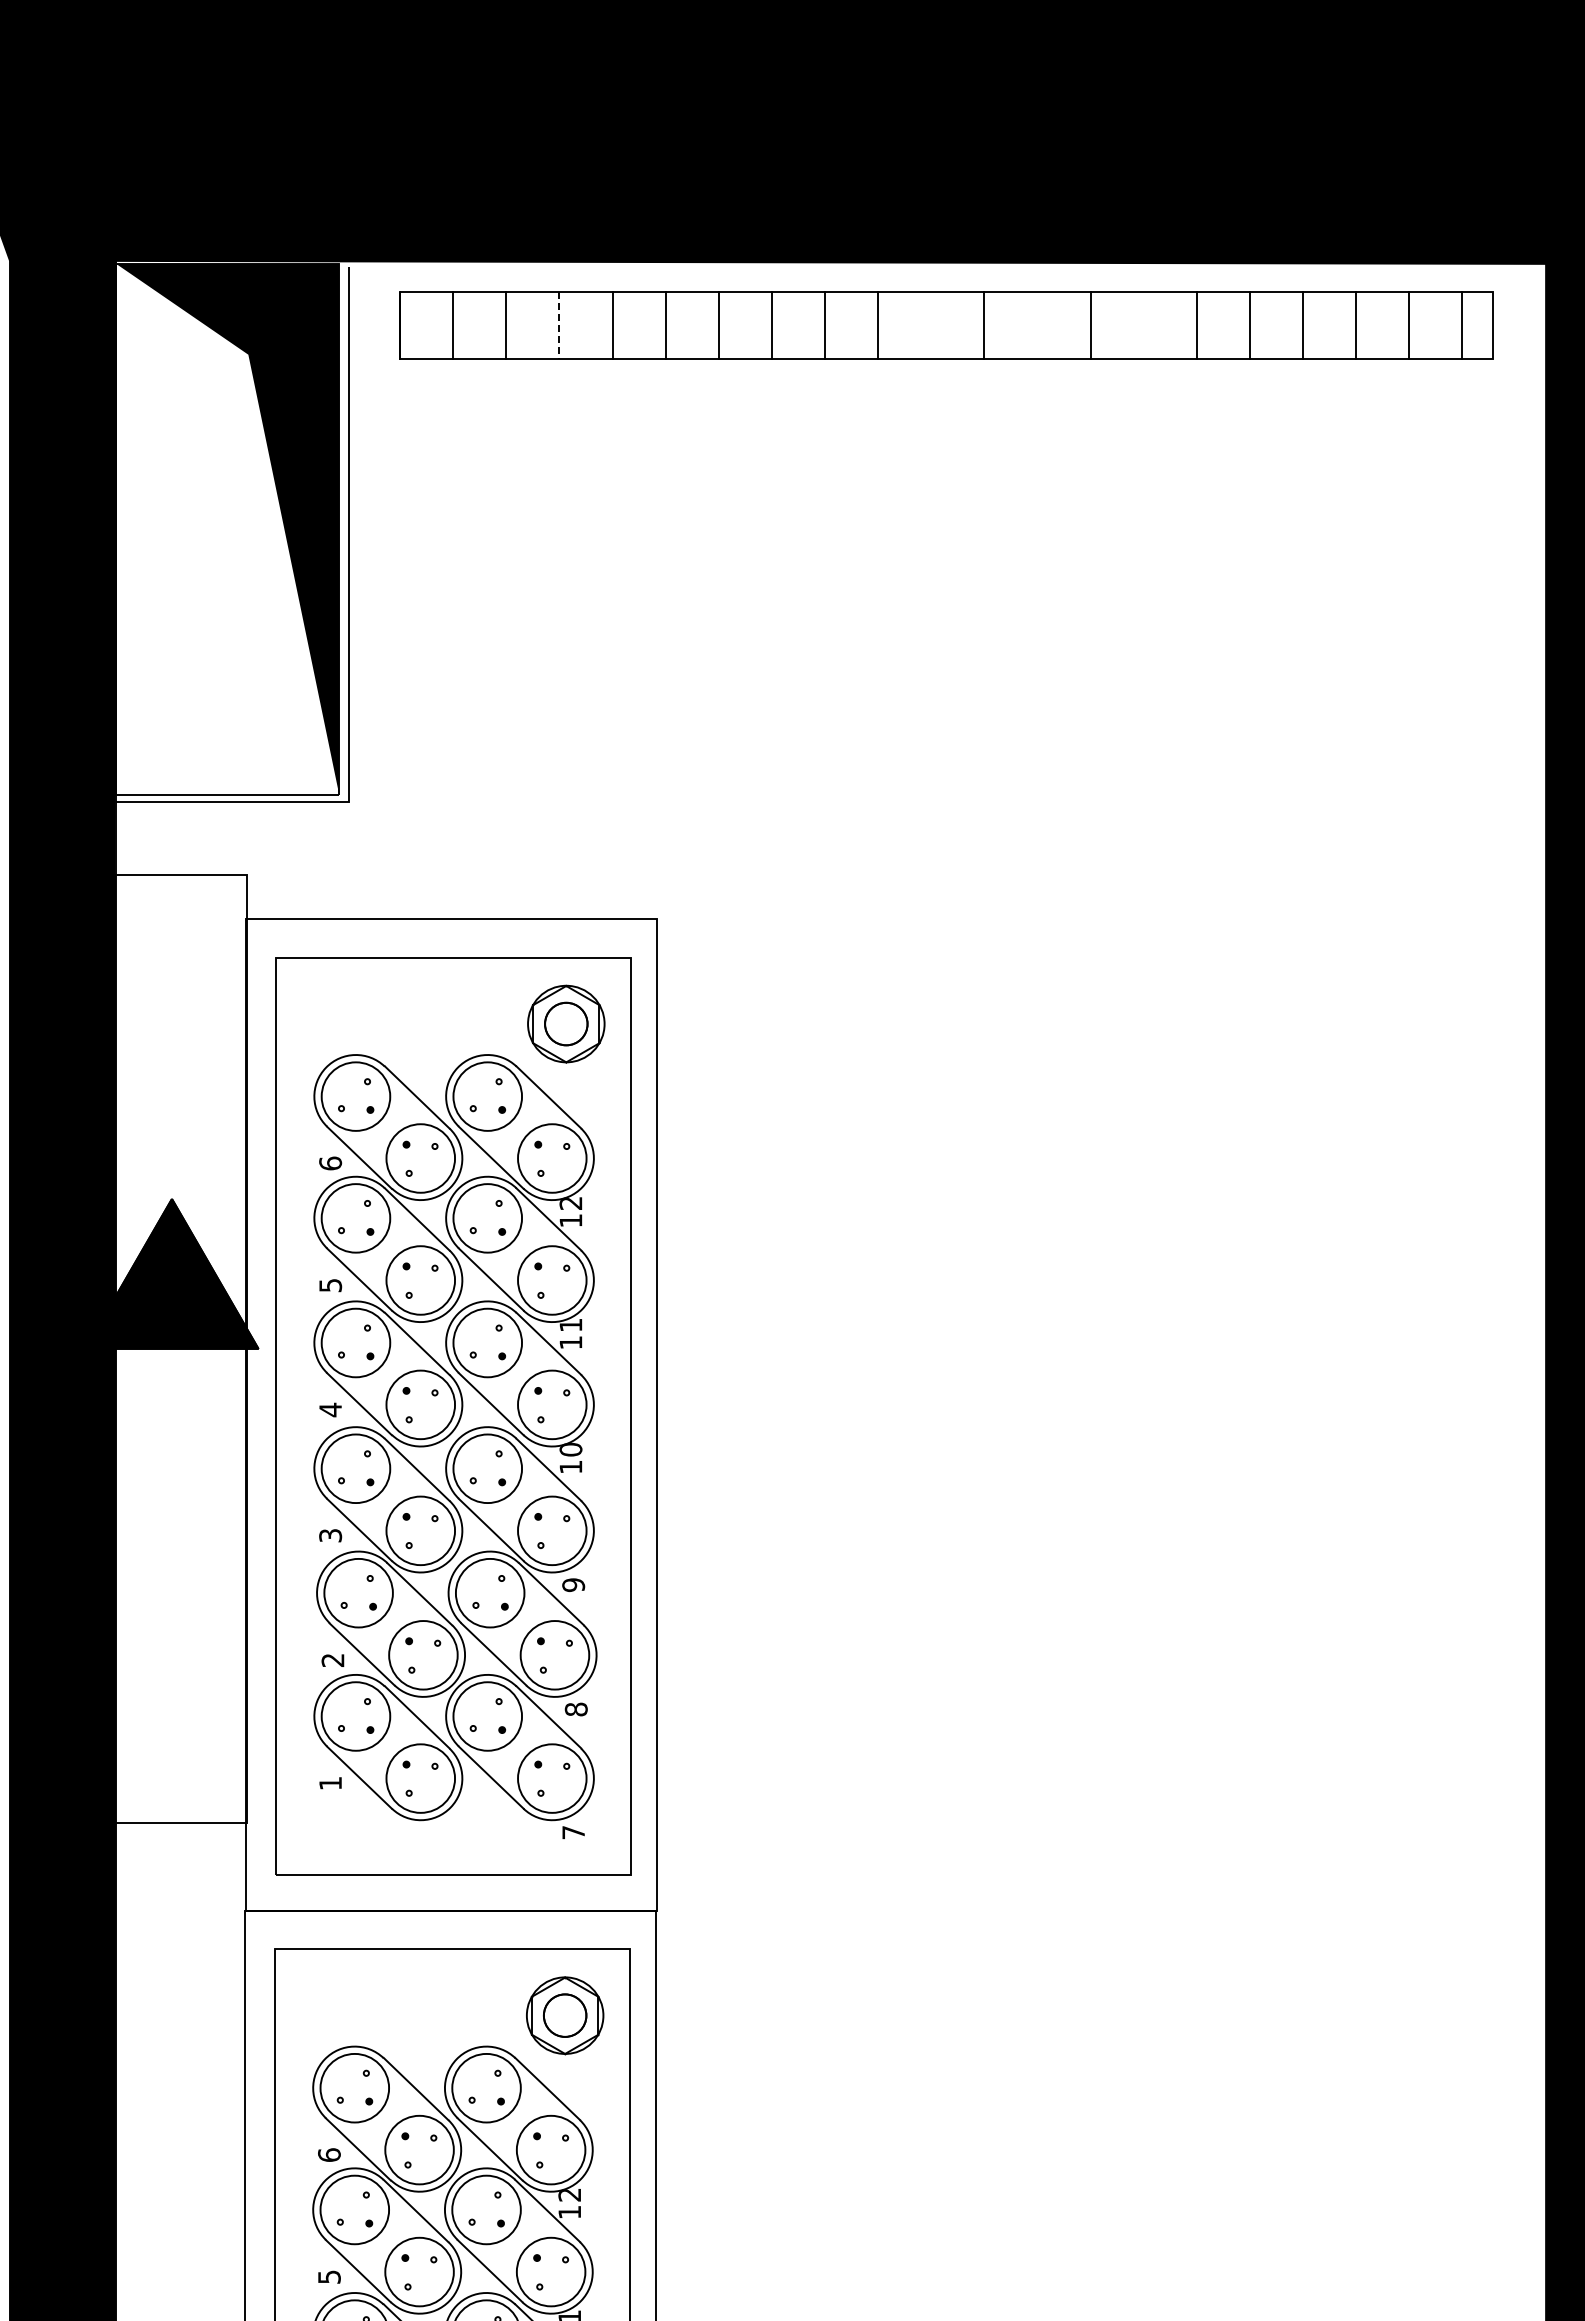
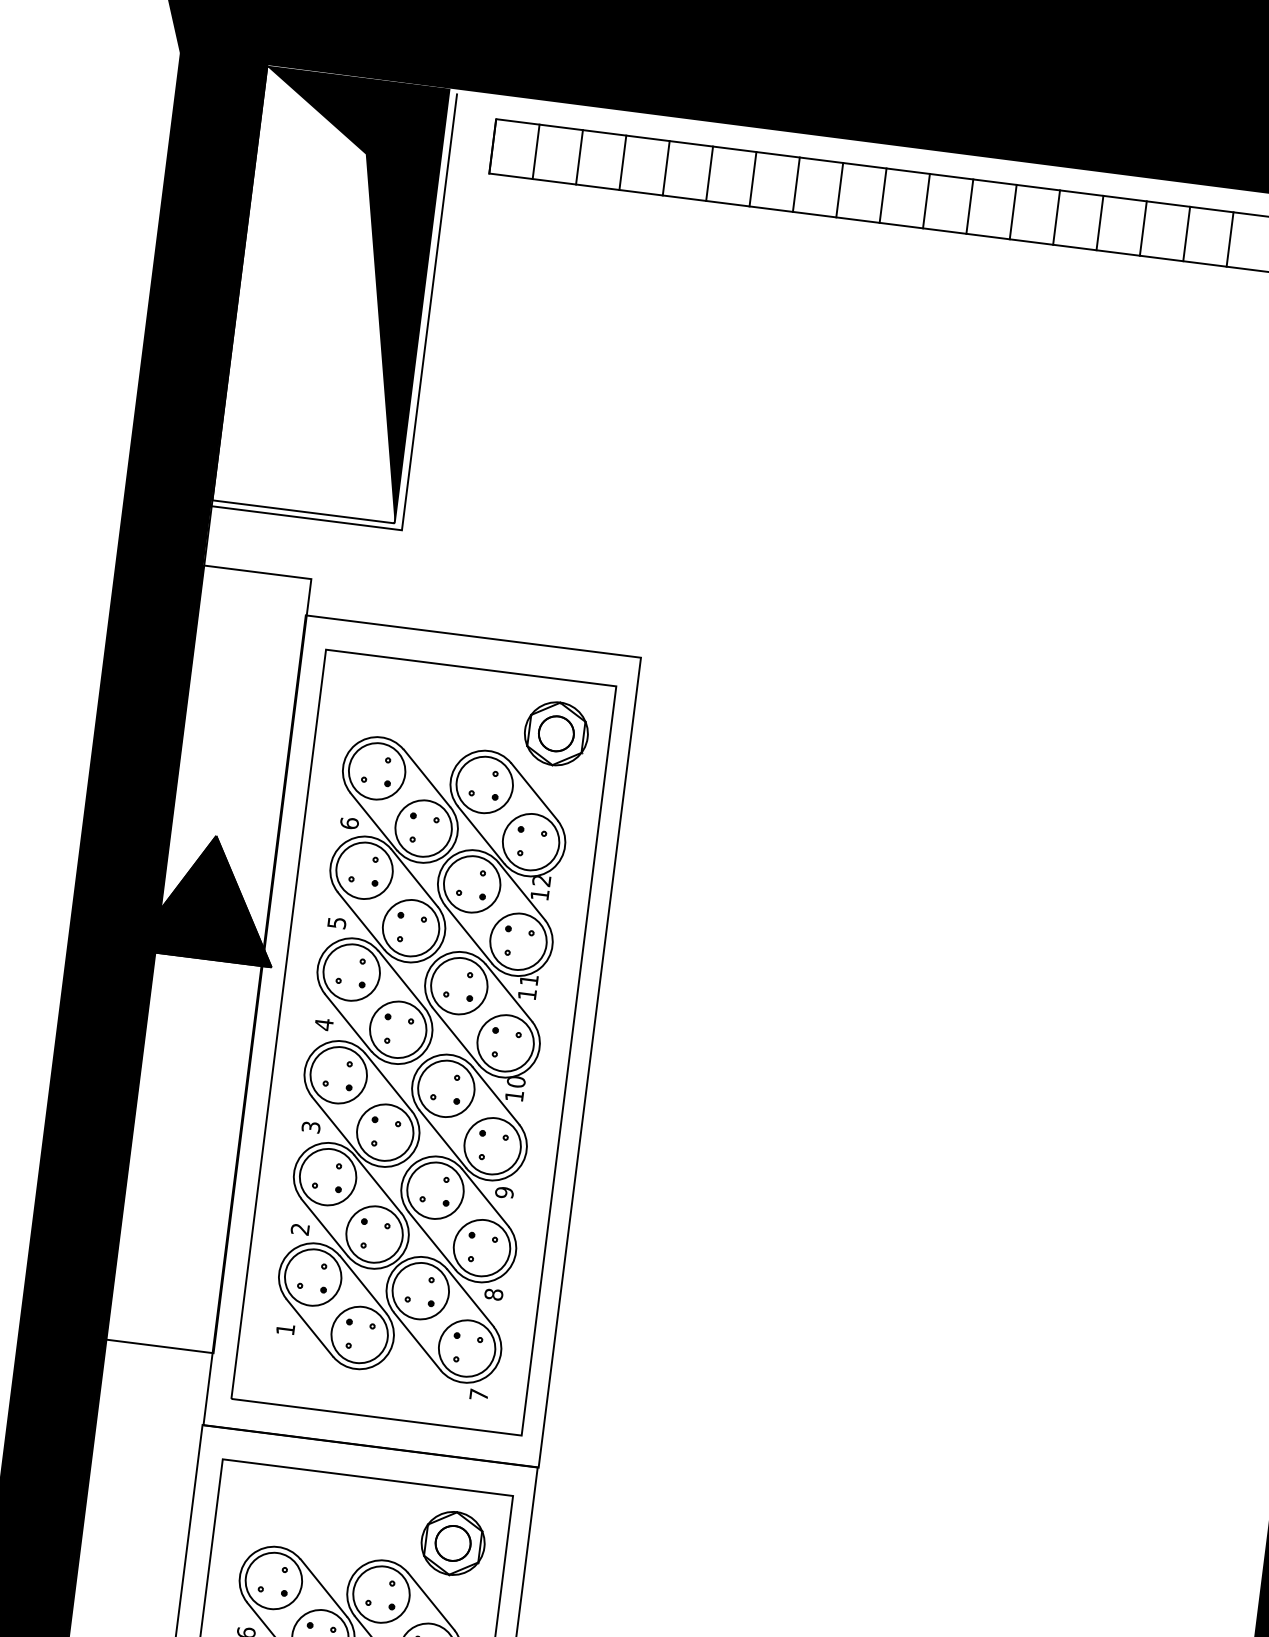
line: (931, 325) -> (926, 201), added
line: (1037, 325) -> (1013, 211), added
line: (1143, 325) -> (1099, 222), added
line: (559, 326) -> (622, 163), dashed -> solid

